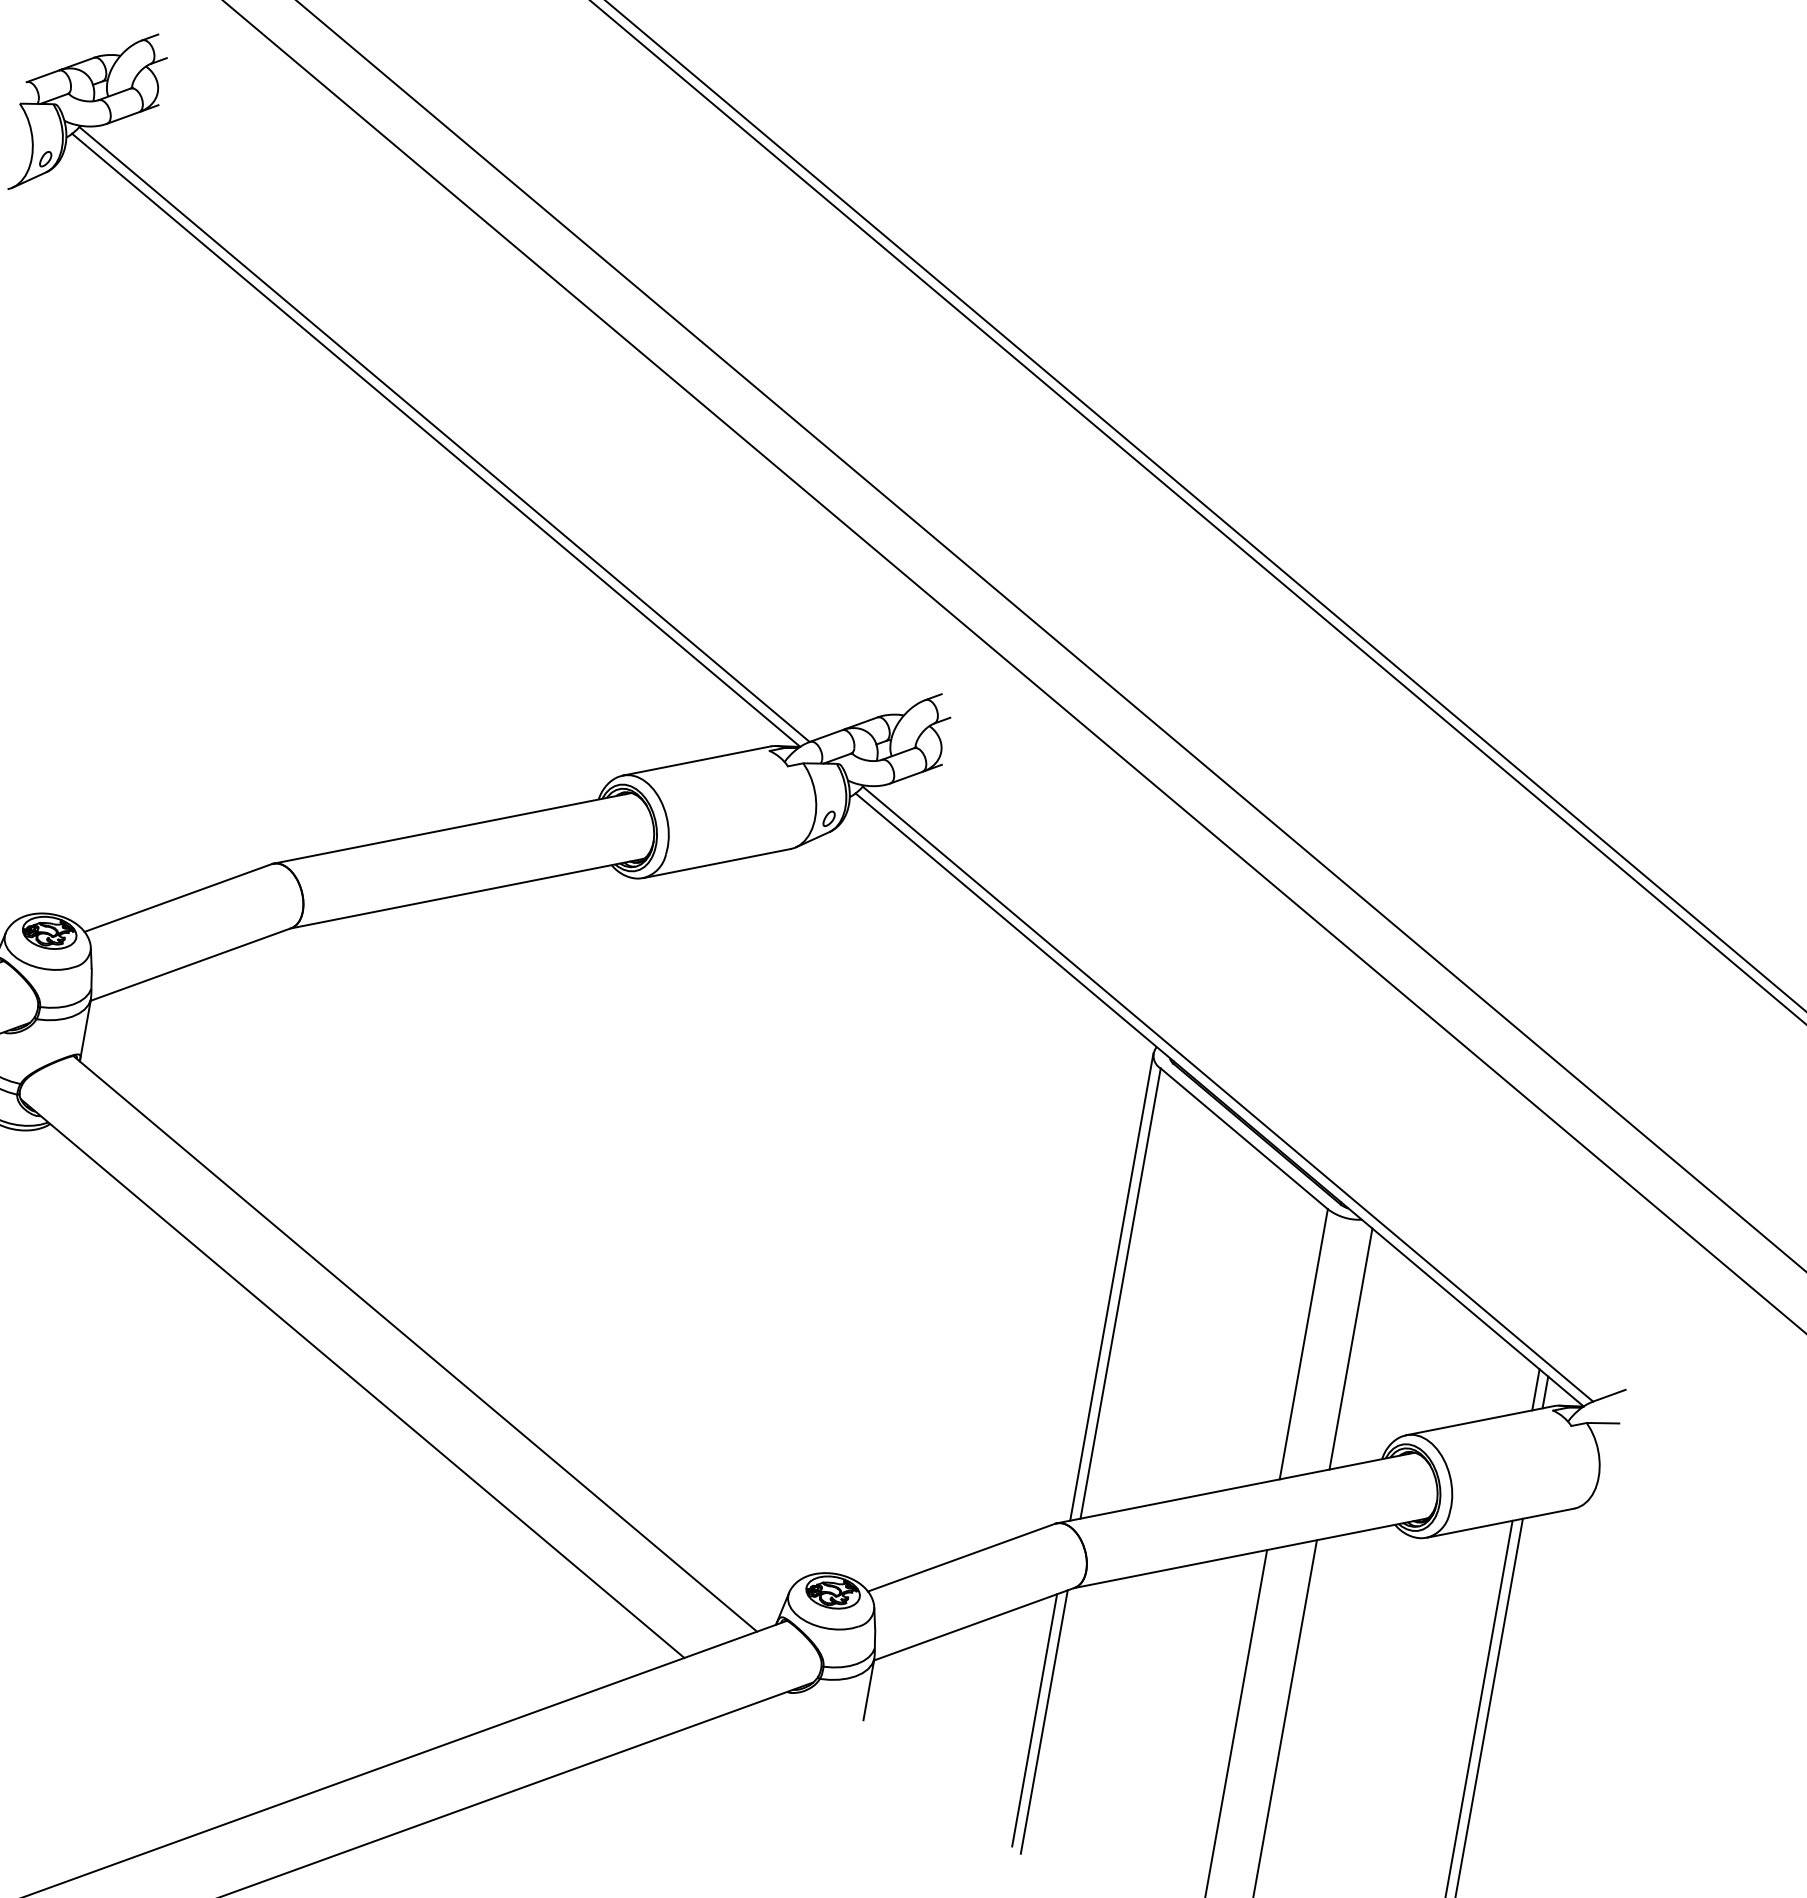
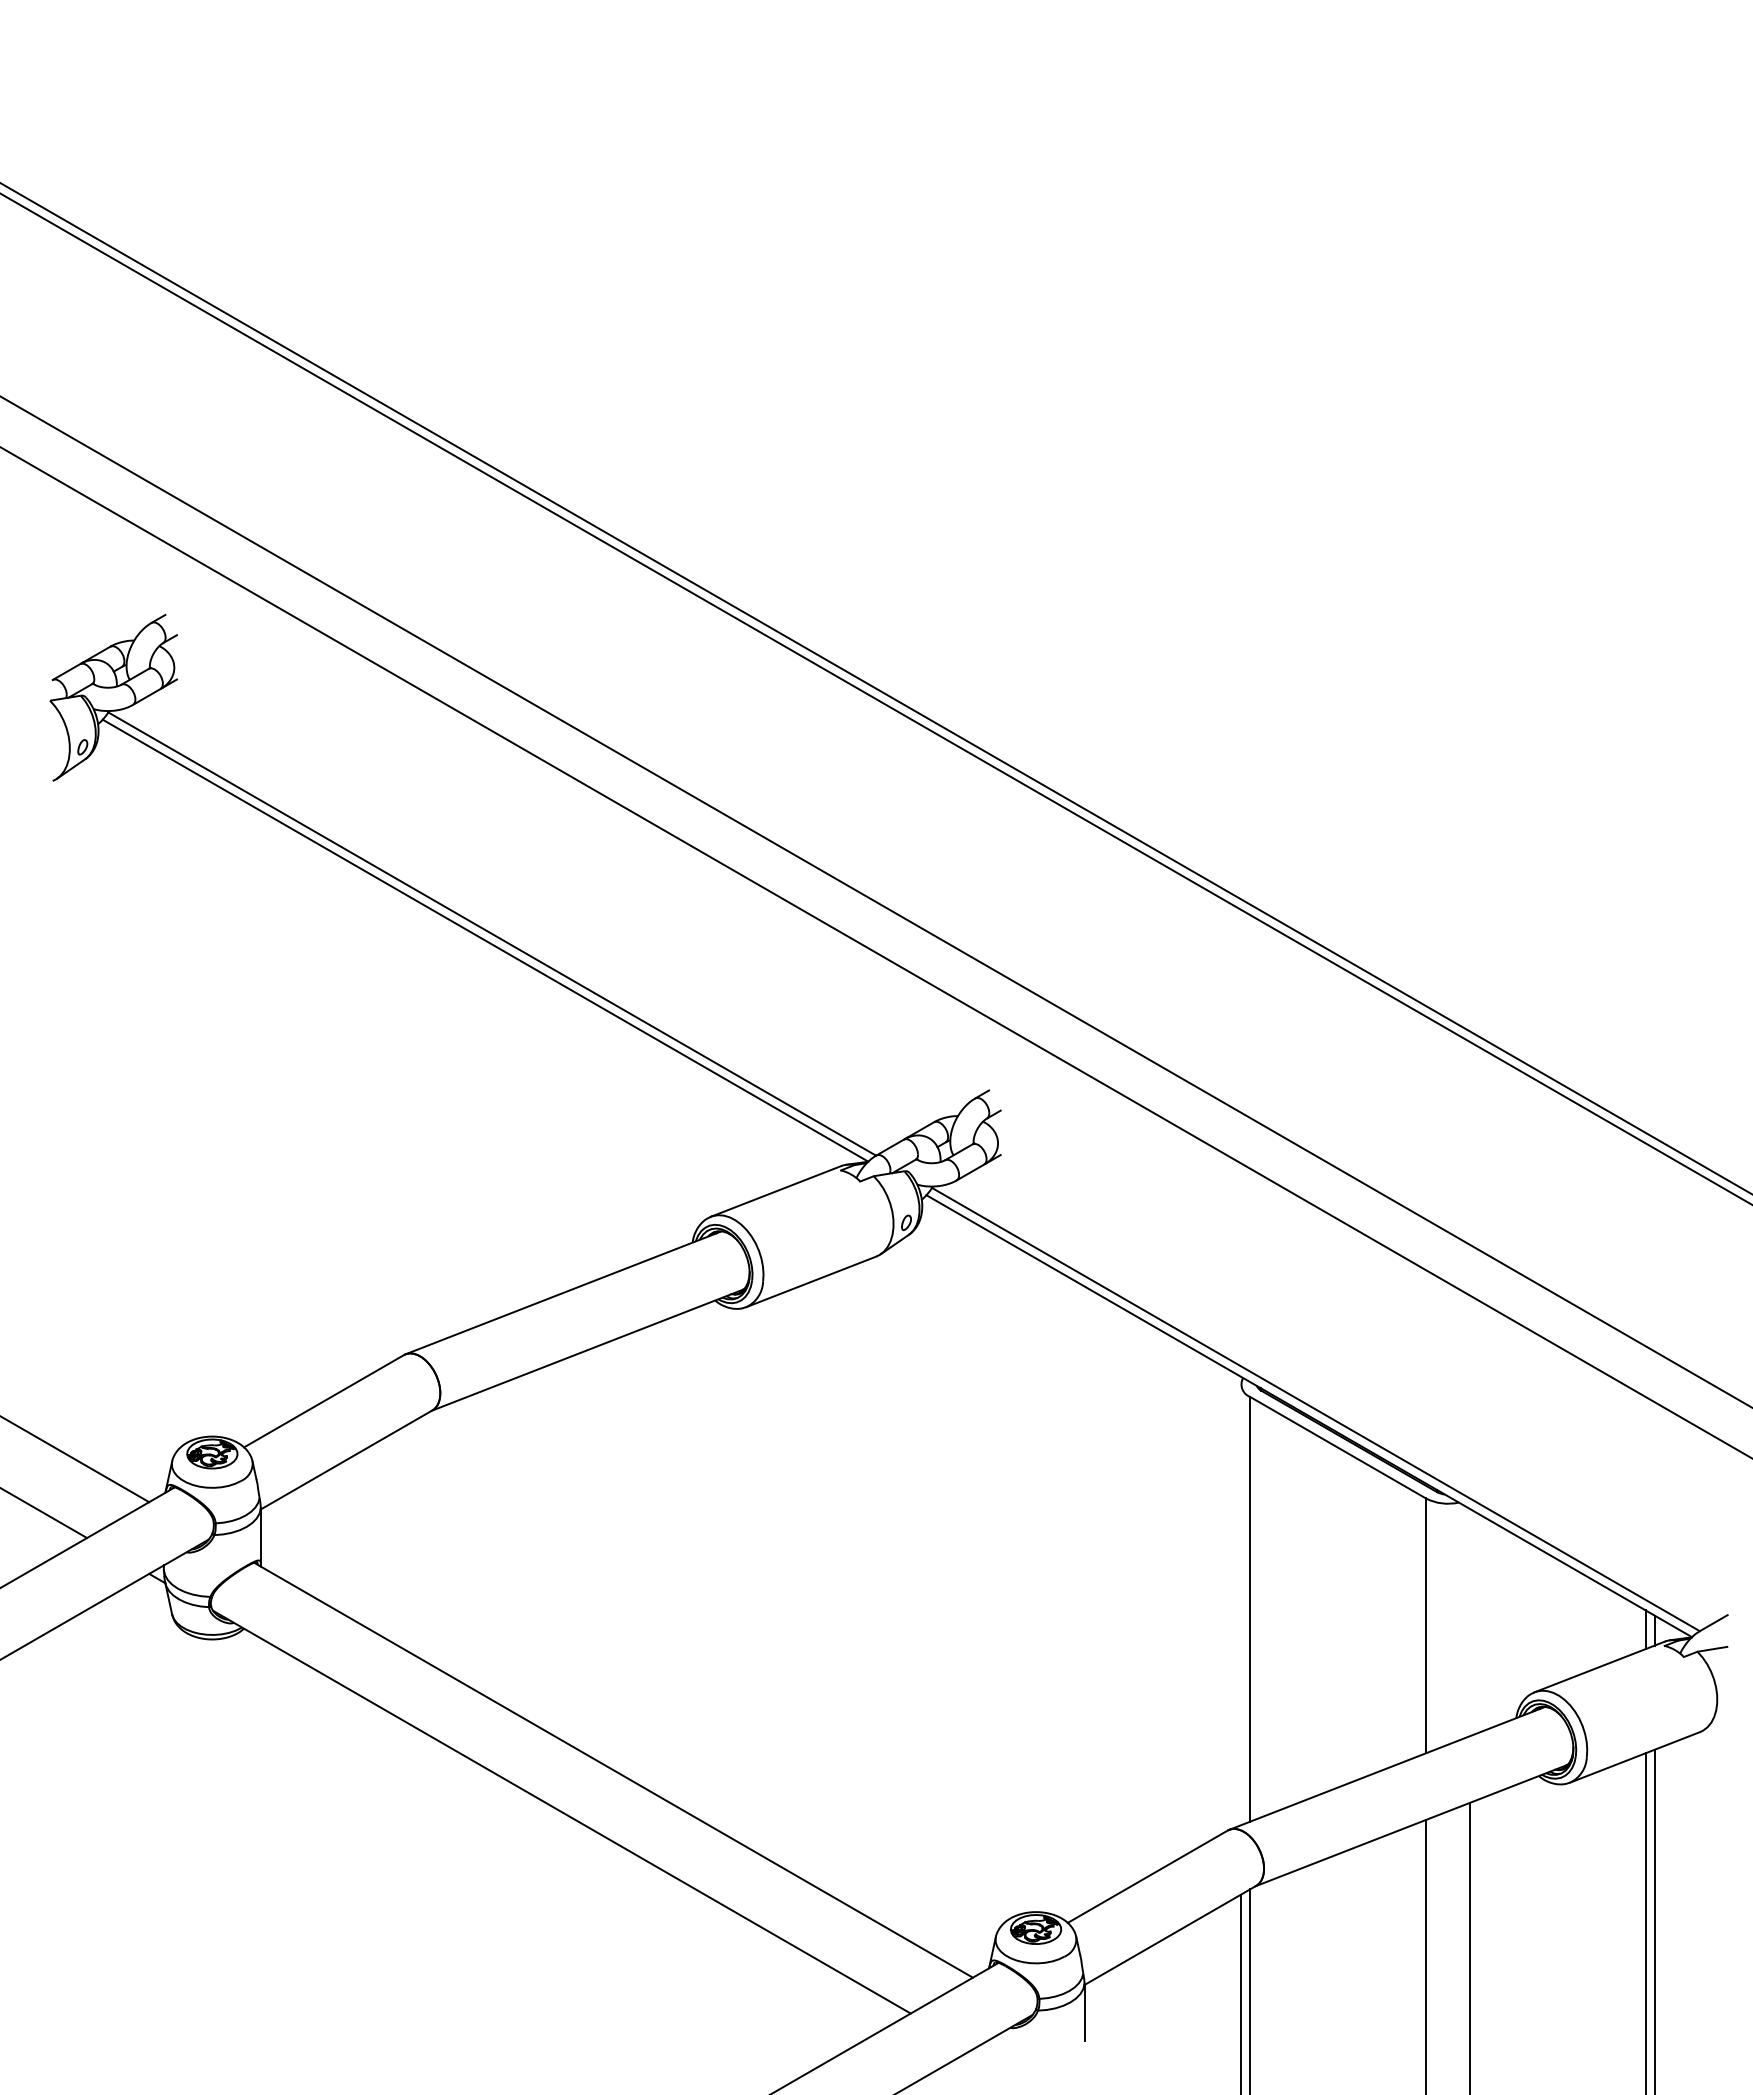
line: (1112, 1286) -> (1241, 1604), removed
line: (1350, 1348) -> (1469, 1622), removed

